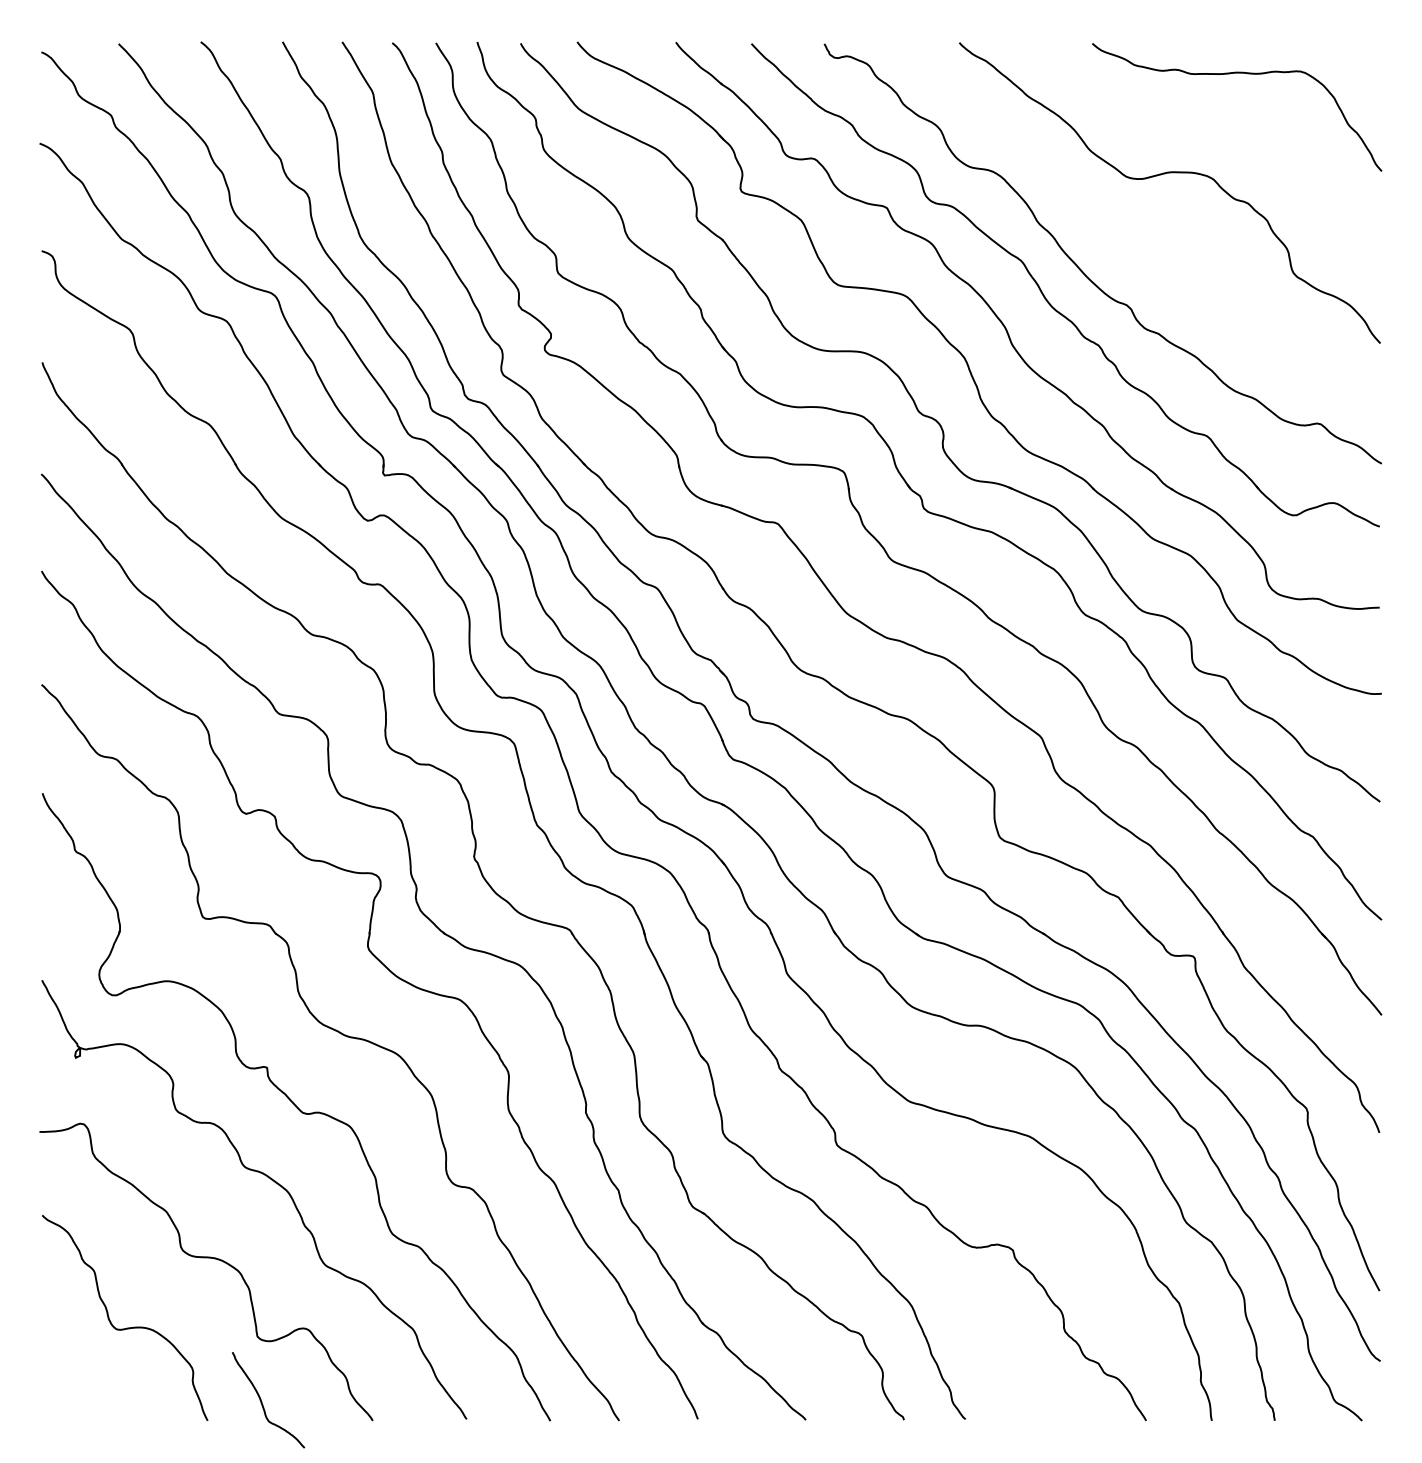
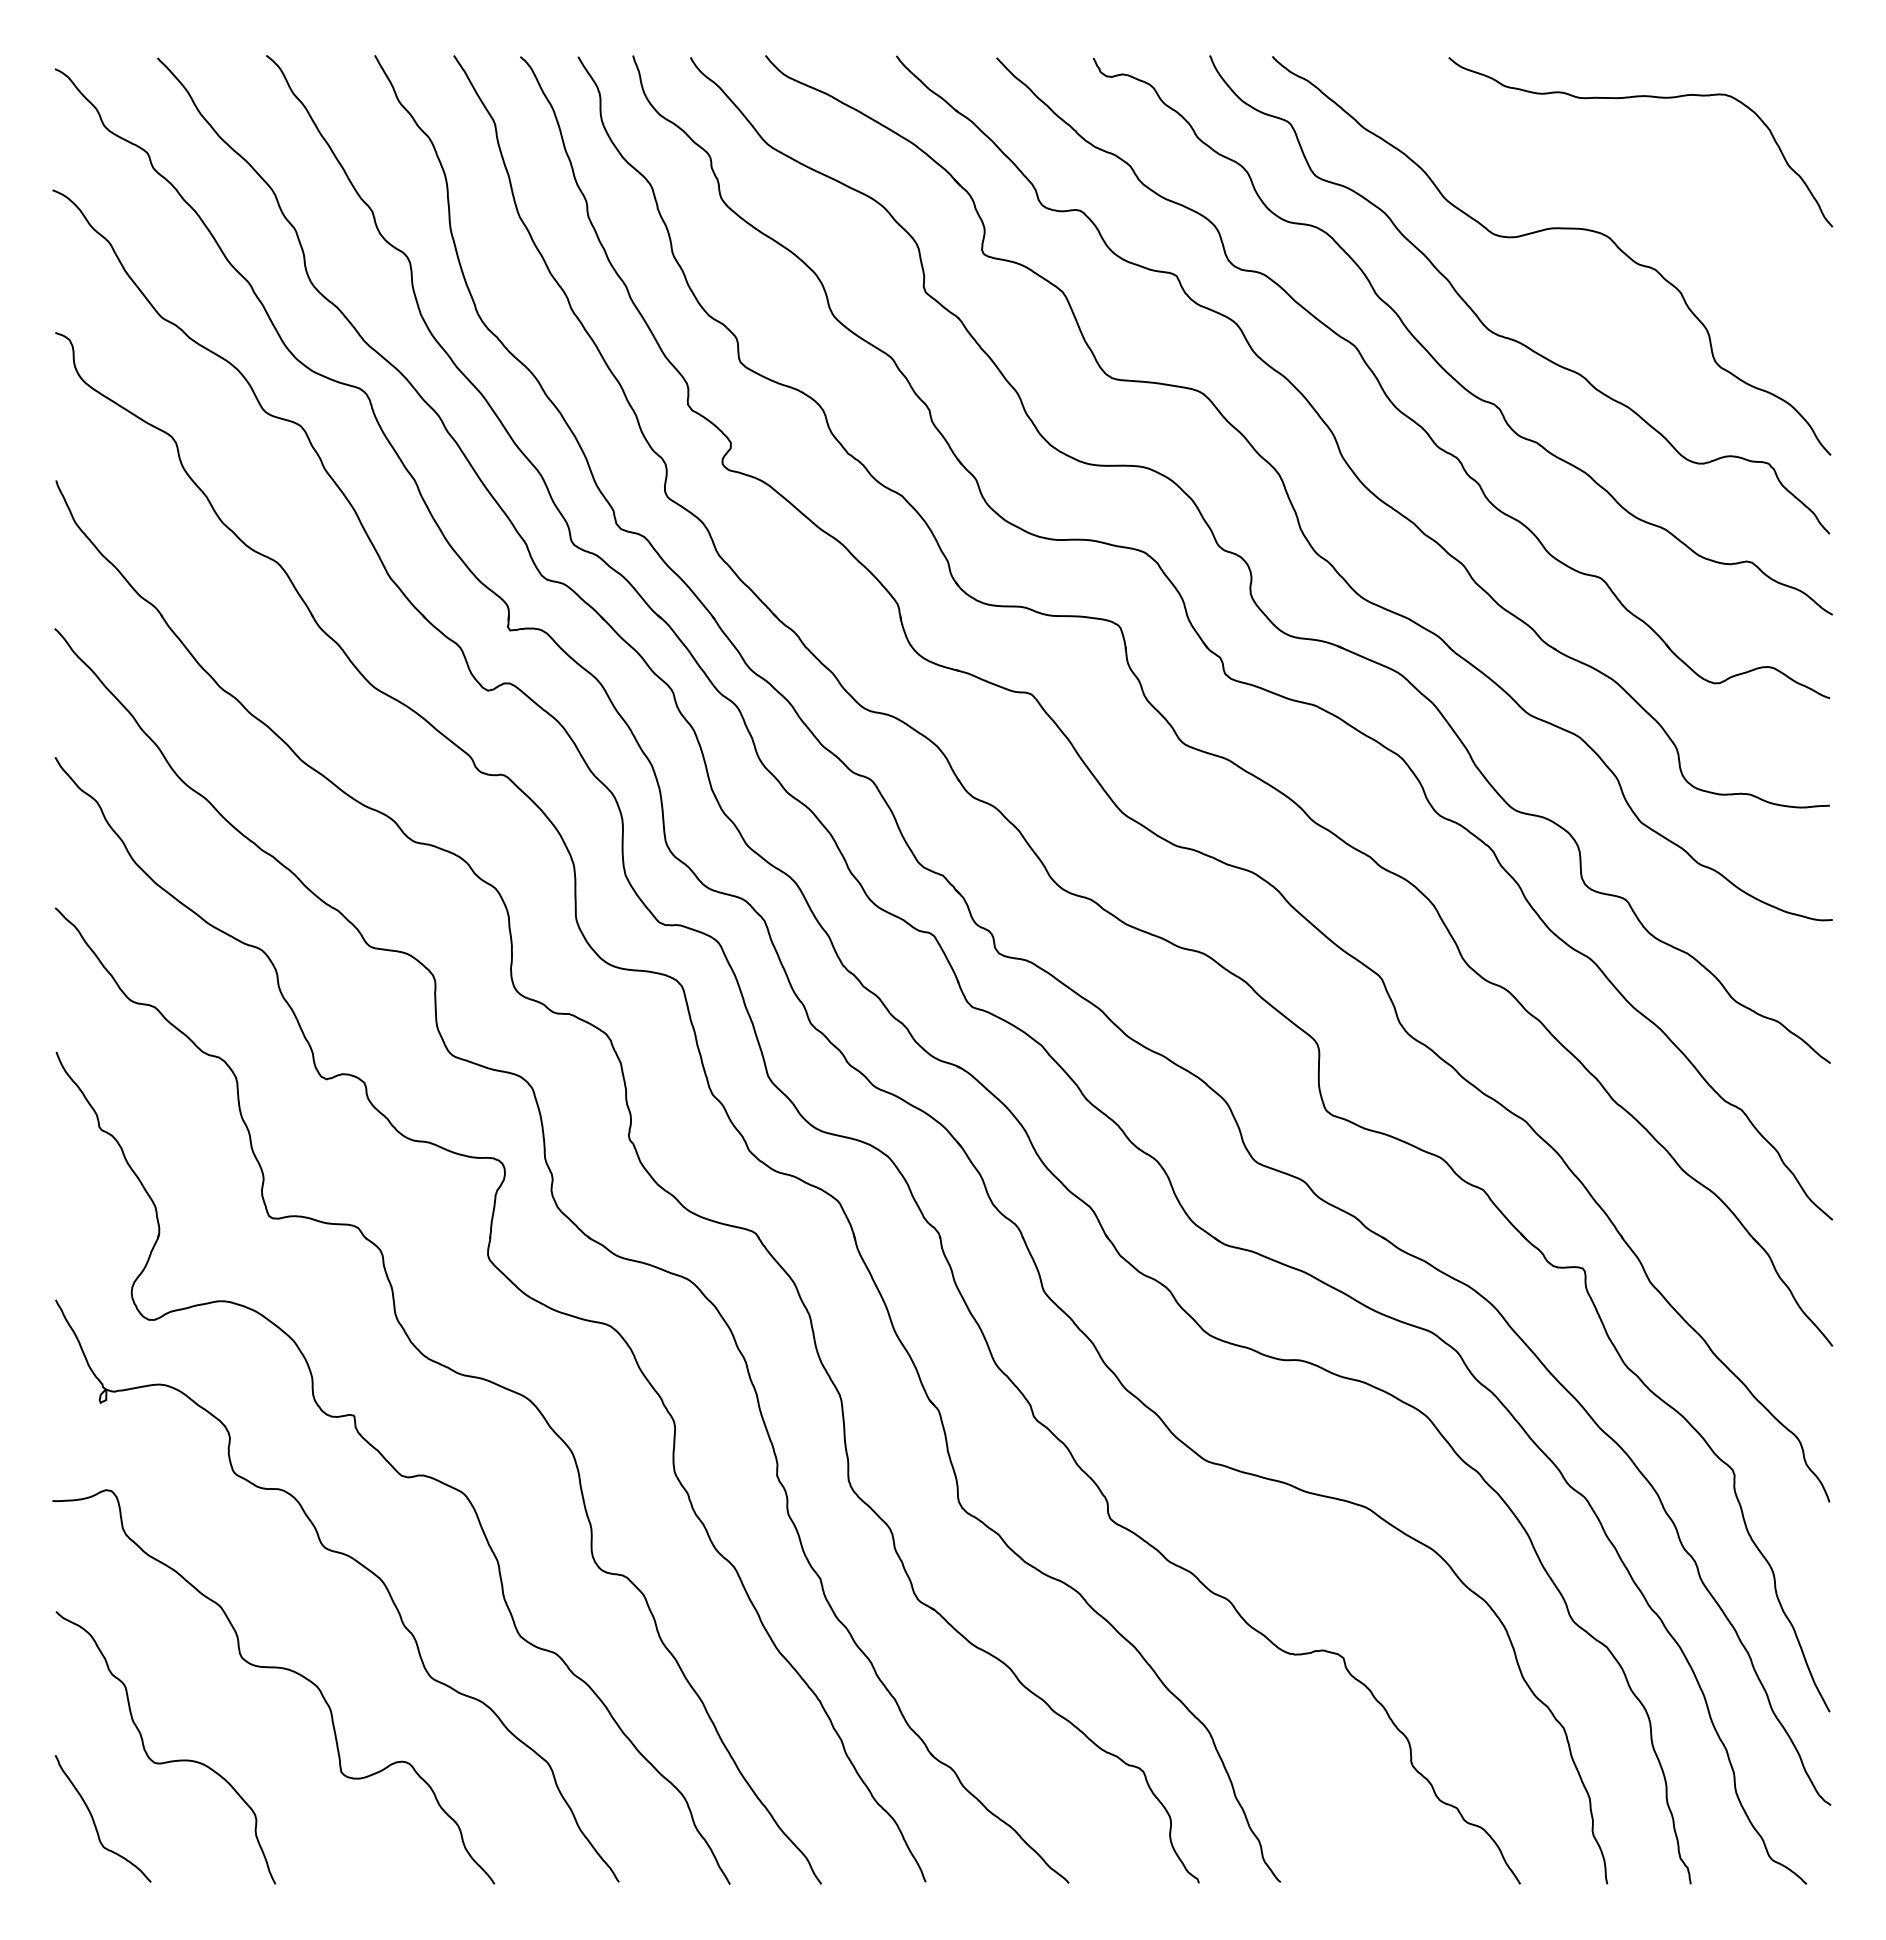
curve: (1138, 254) -> (1509, 337), added
curve: (261, 1401) -> (94, 1820), moved

